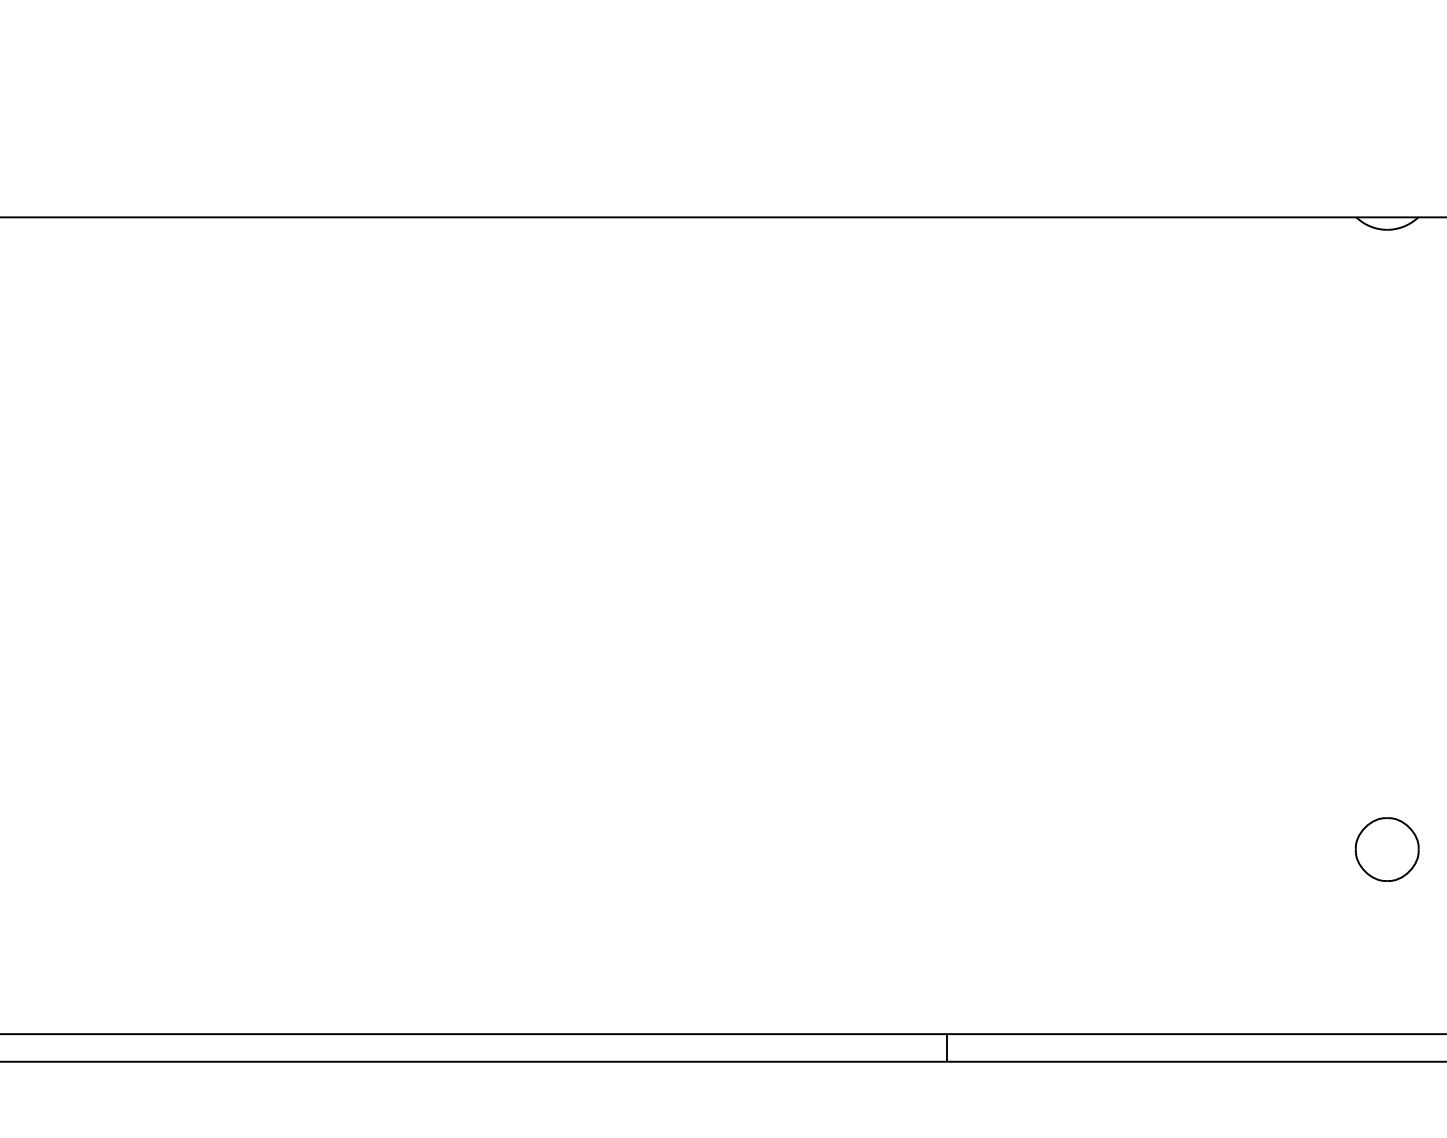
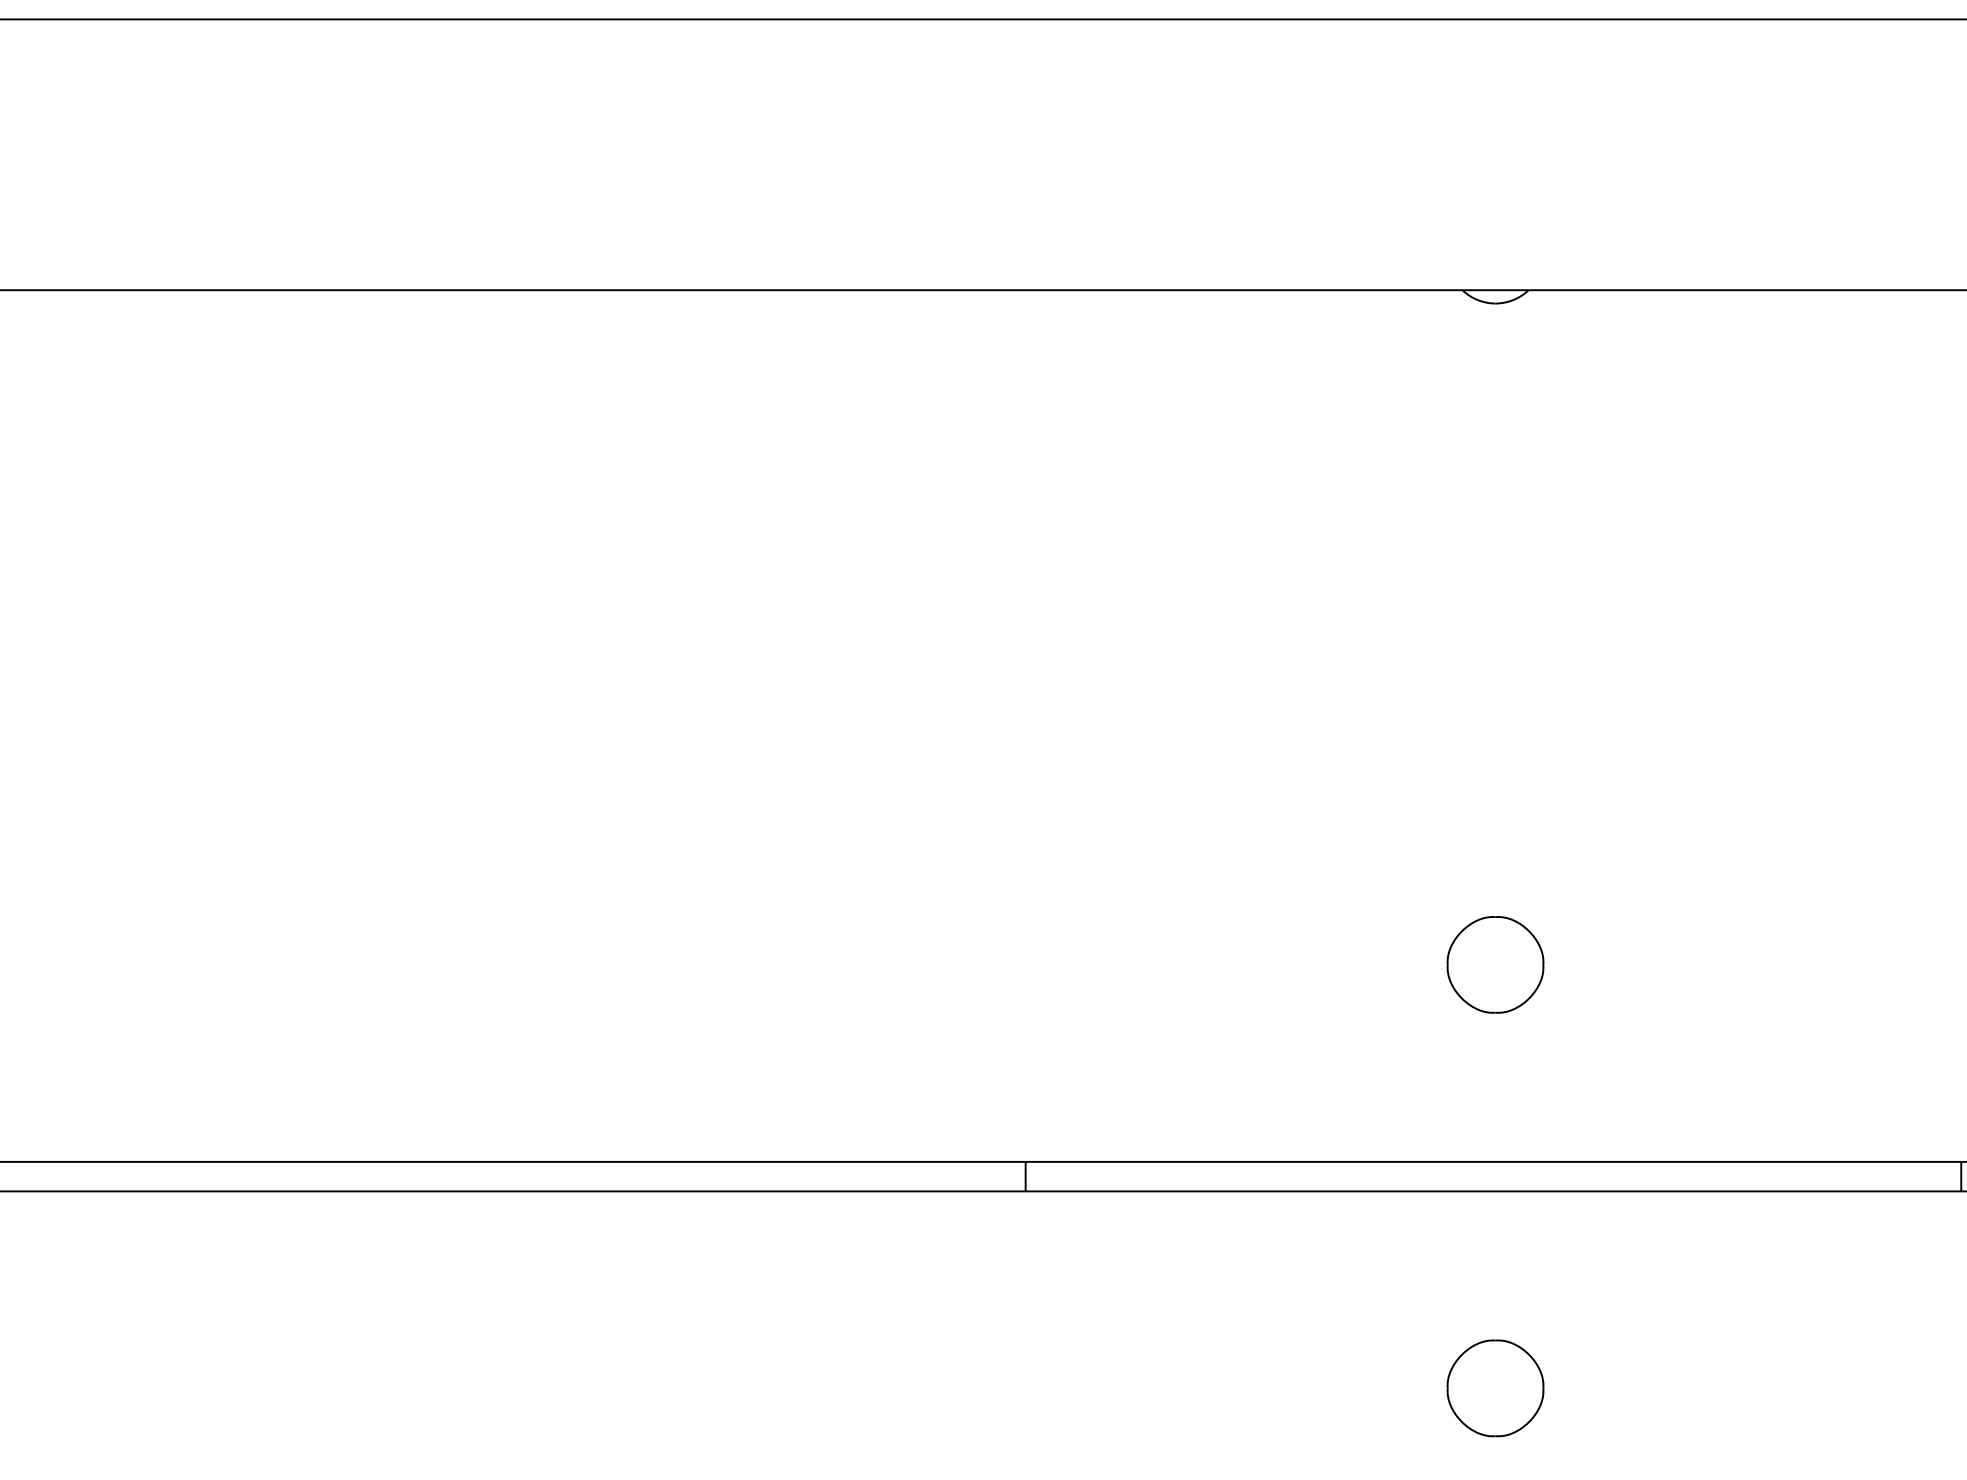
part: (1387, 849) -> (1495, 964), size x1.43

